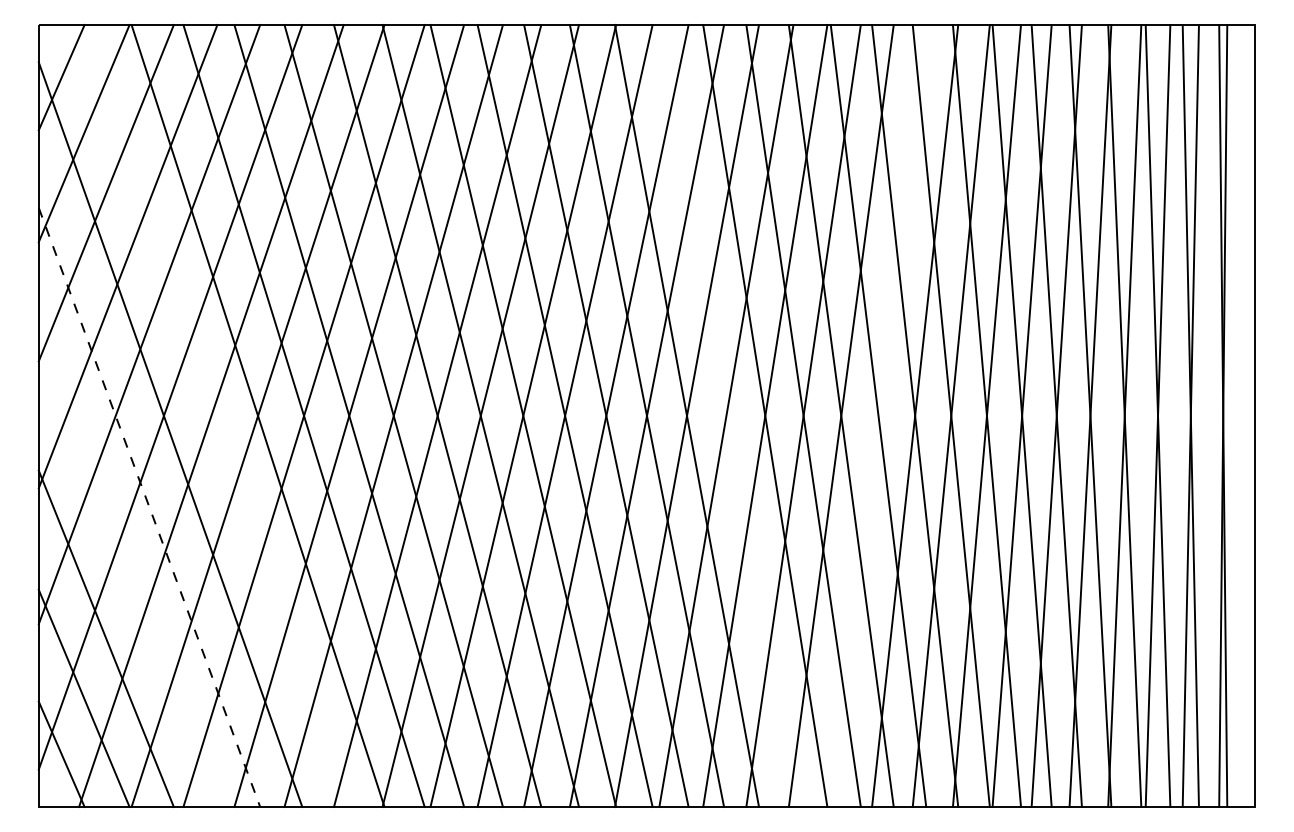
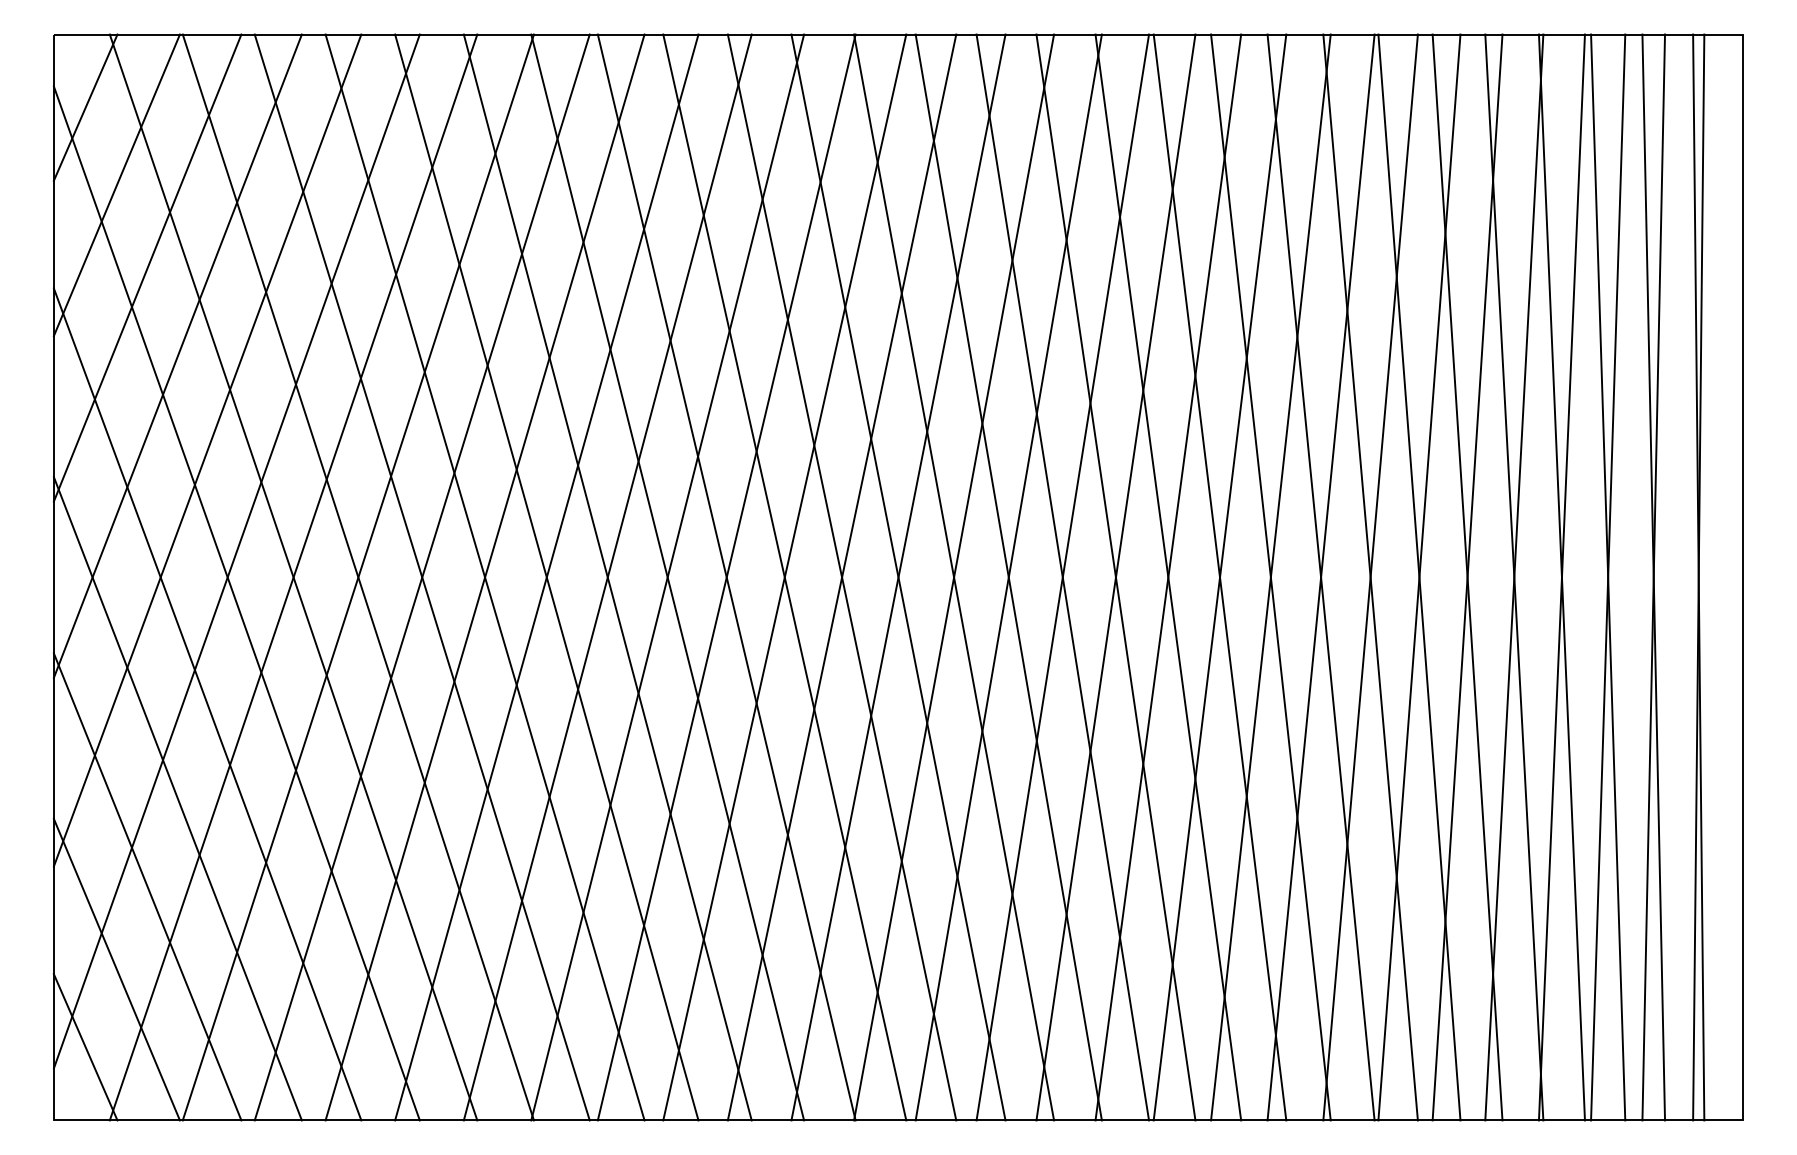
line: (211, 416) -> (293, 577), added
line: (726, 416) -> (1008, 577), added
line: (878, 416) -> (1219, 577), added
line: (149, 507) -> (207, 704), dashed -> solid
line: (127, 575) -> (177, 798), added

